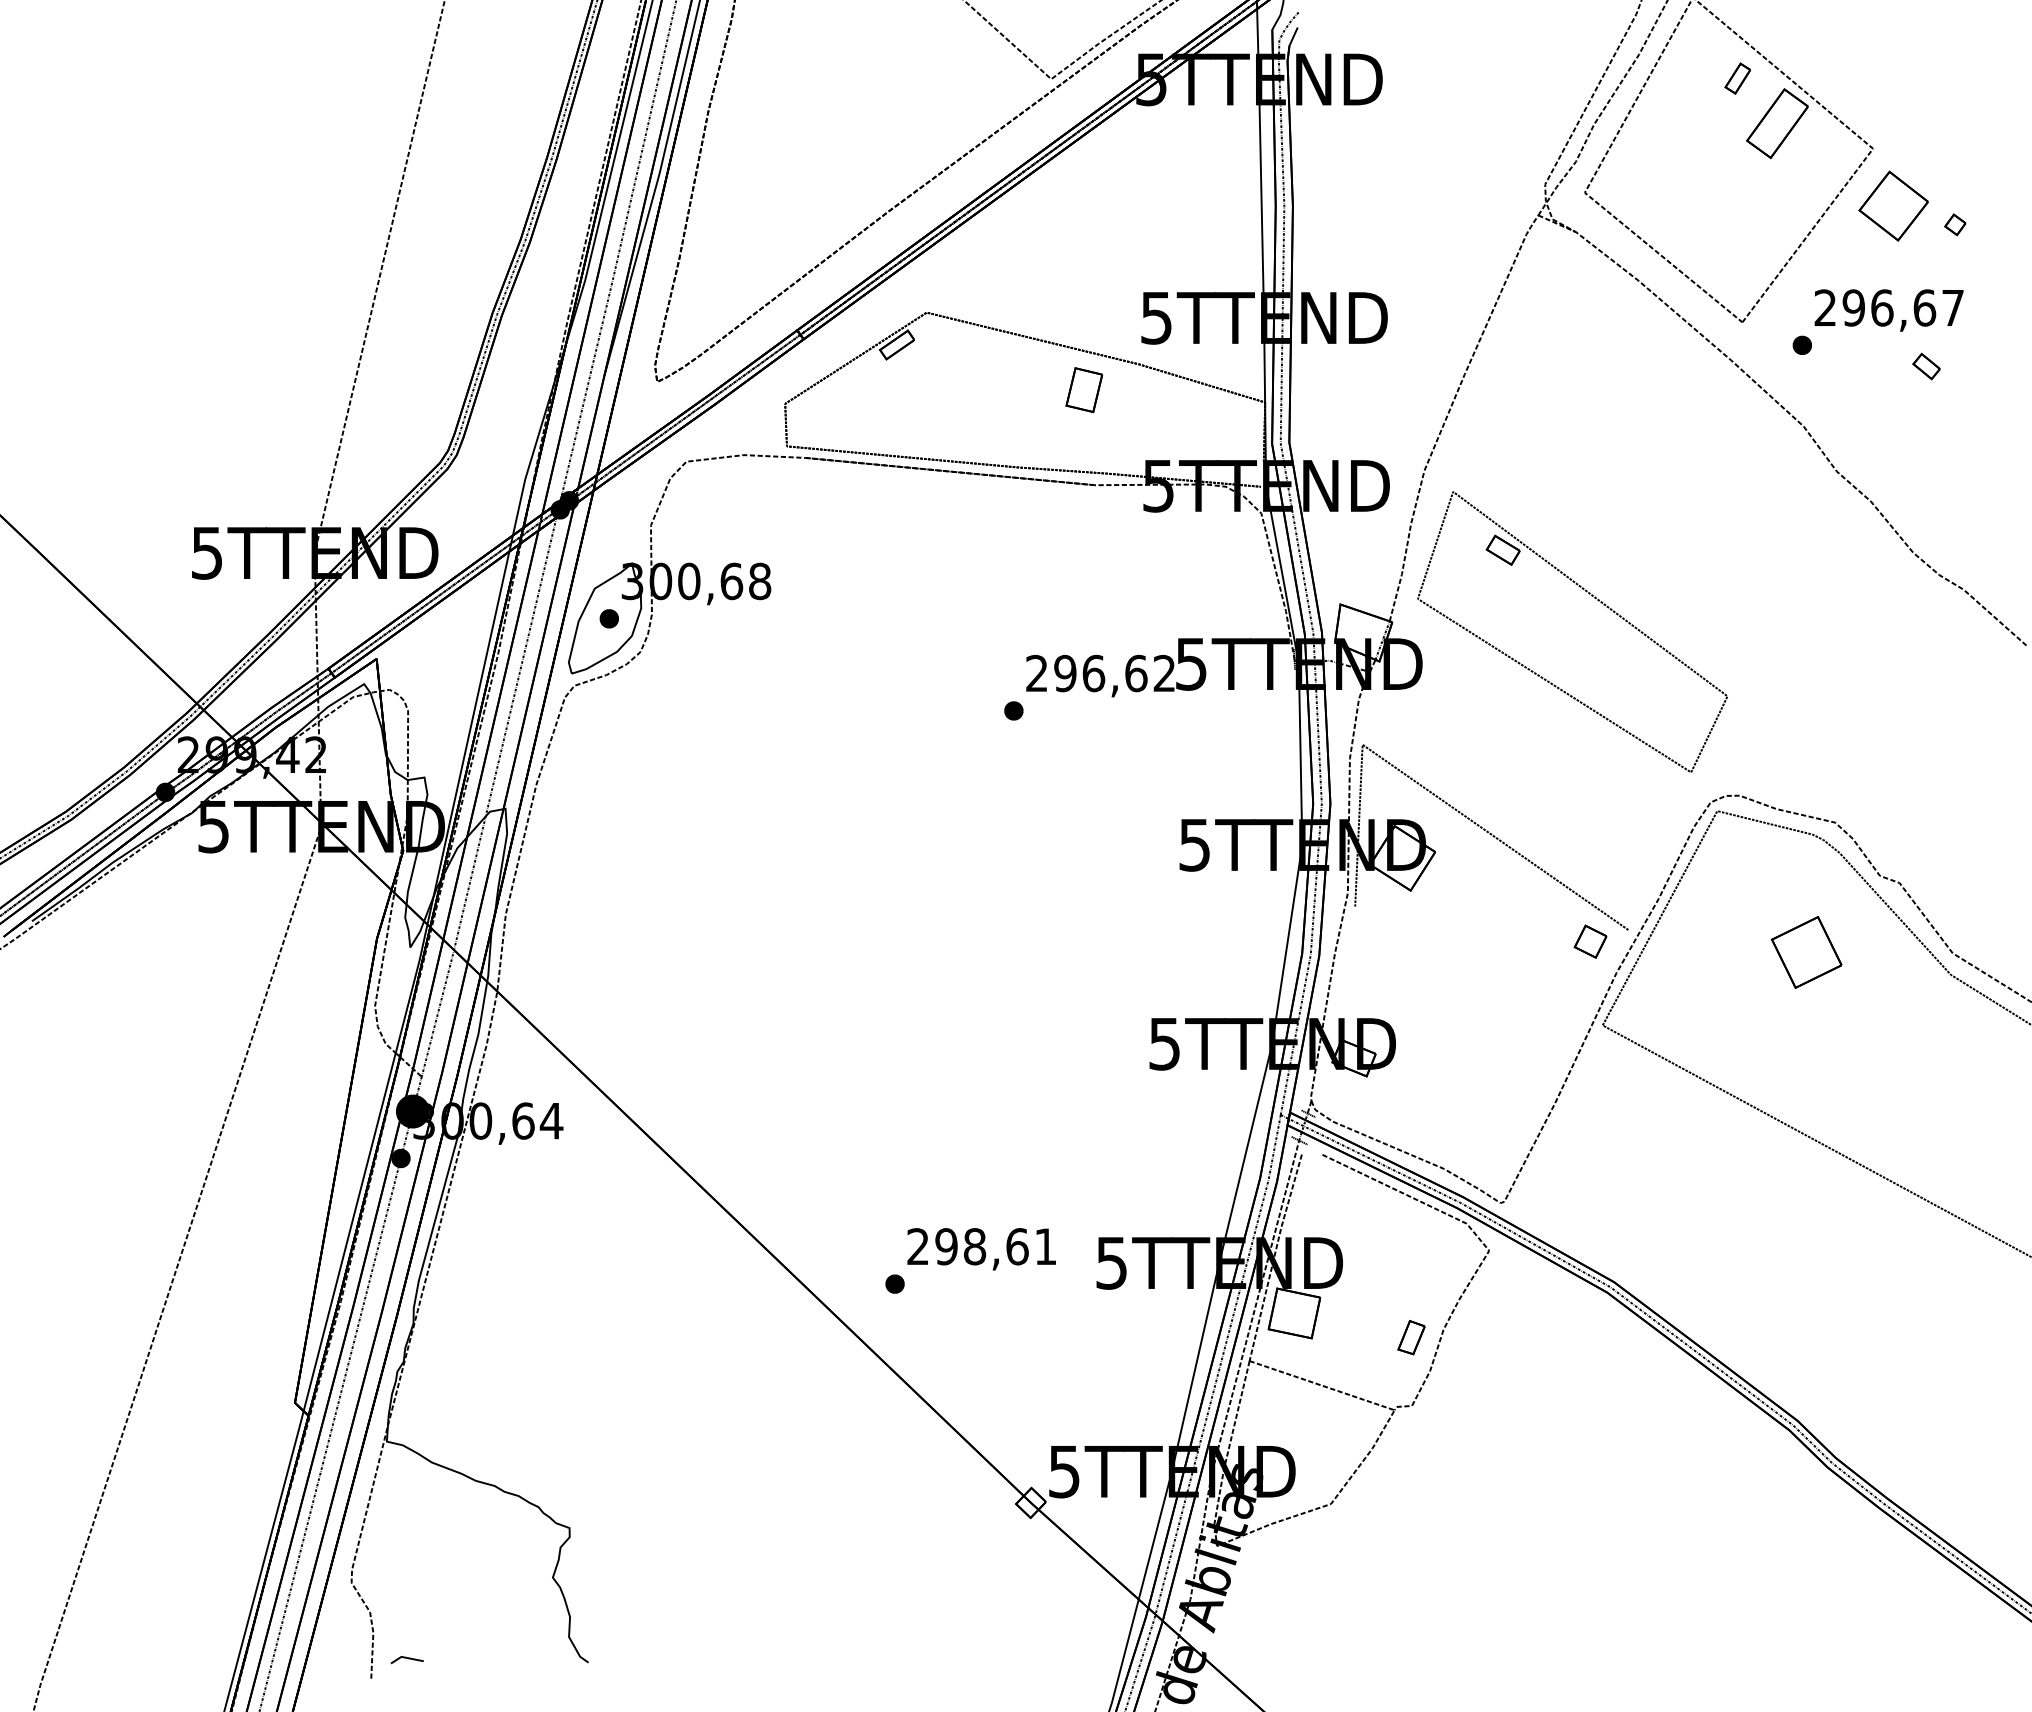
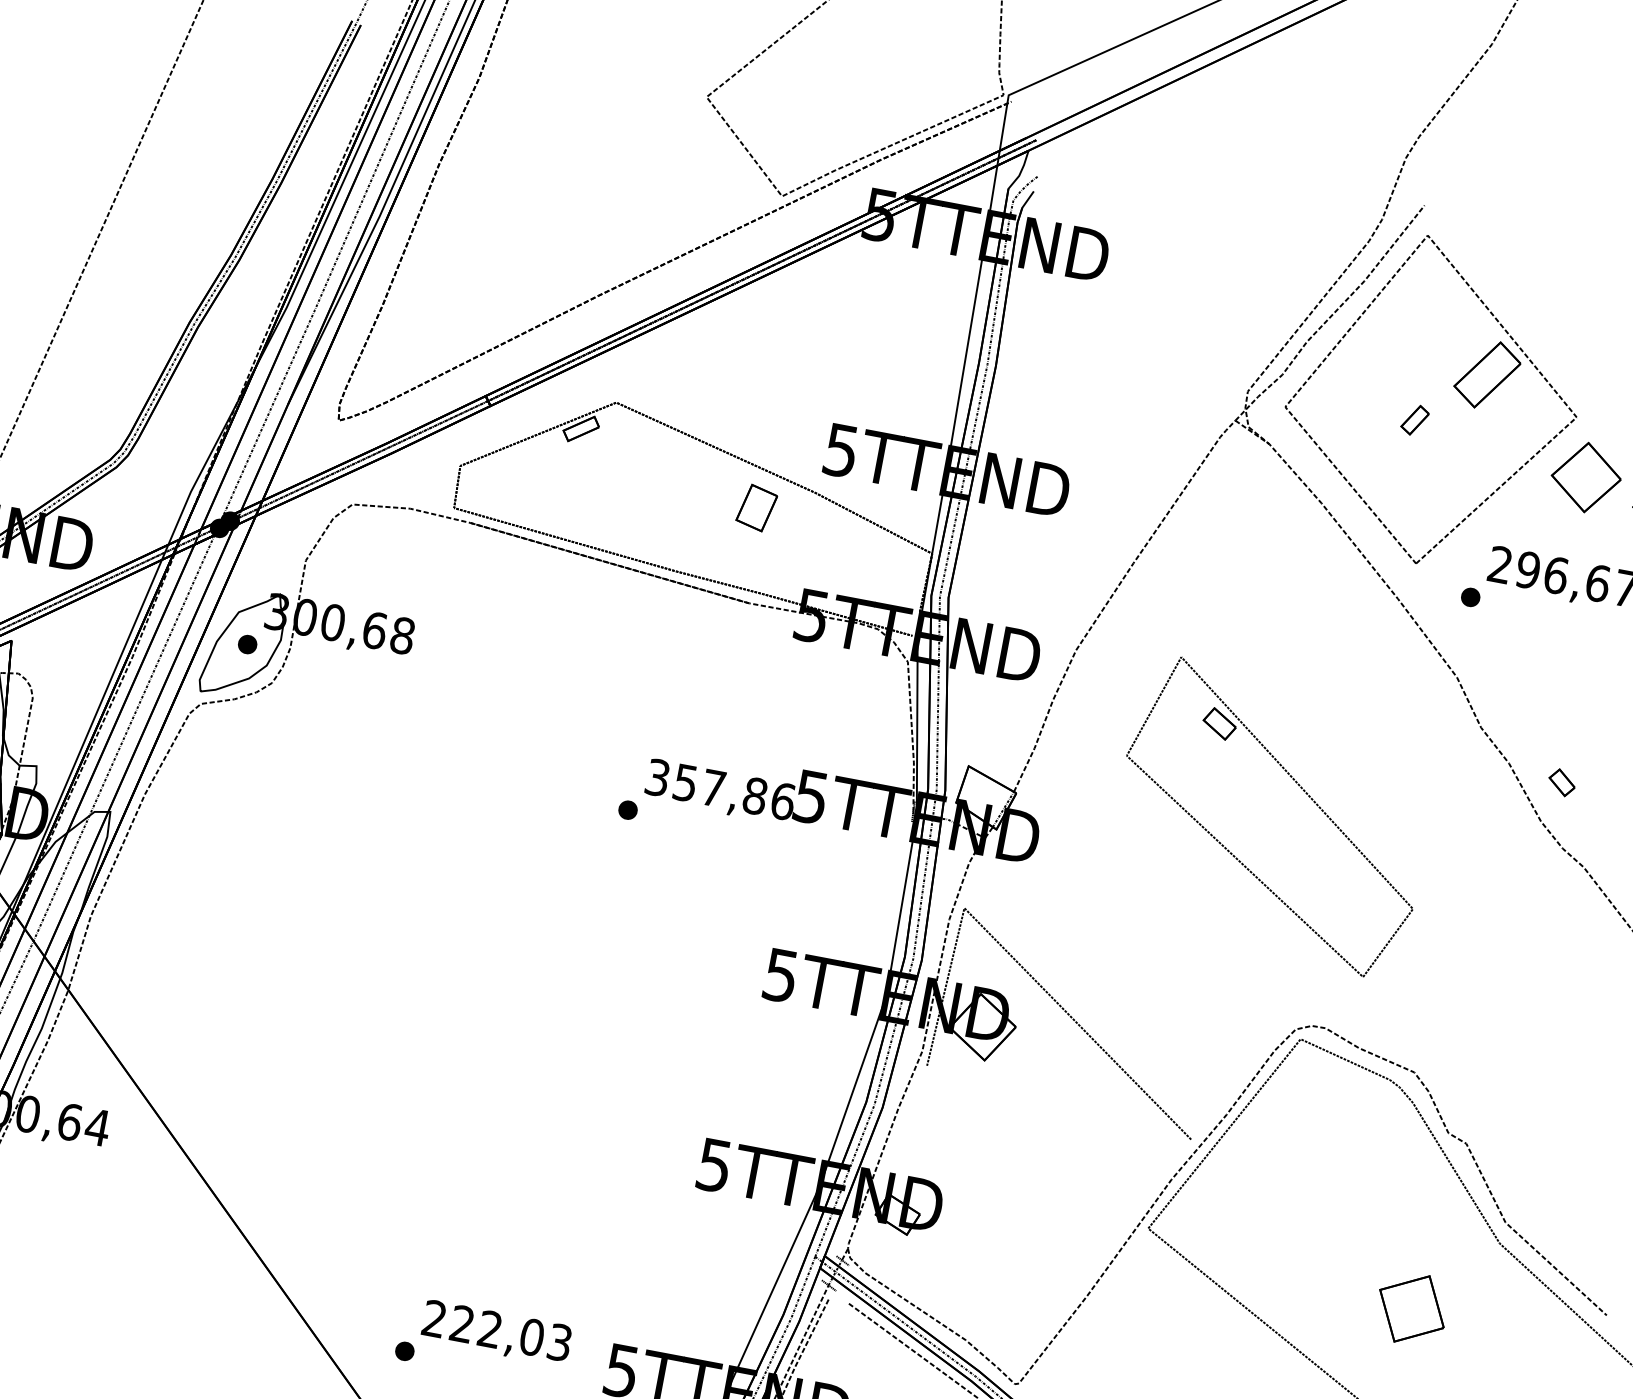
part: (1737, 78) -> (1414, 420), moved
part: (1926, 366) -> (1562, 782), moved
part: (1594, 598) -> (1300, 788), moved
text: (1101, 673) -> (721, 789), 296,62 -> 357,86
part: (1590, 941) -> (1151, 1143), removed
part: (1806, 952) -> (1411, 1308), moved
text: (995, 1246) -> (510, 1333), 298,61 -> 222,03

